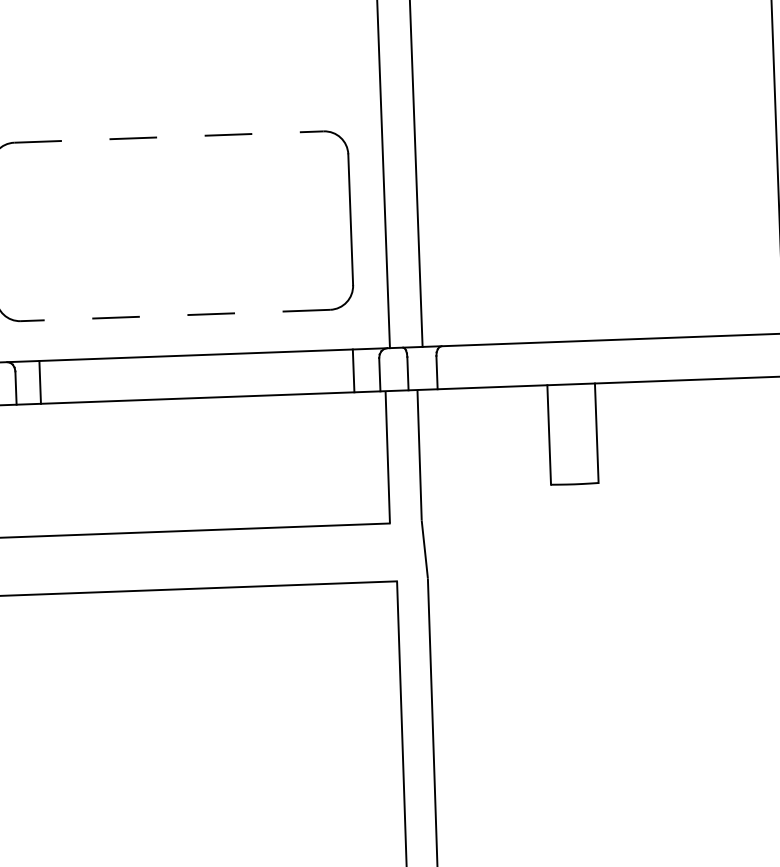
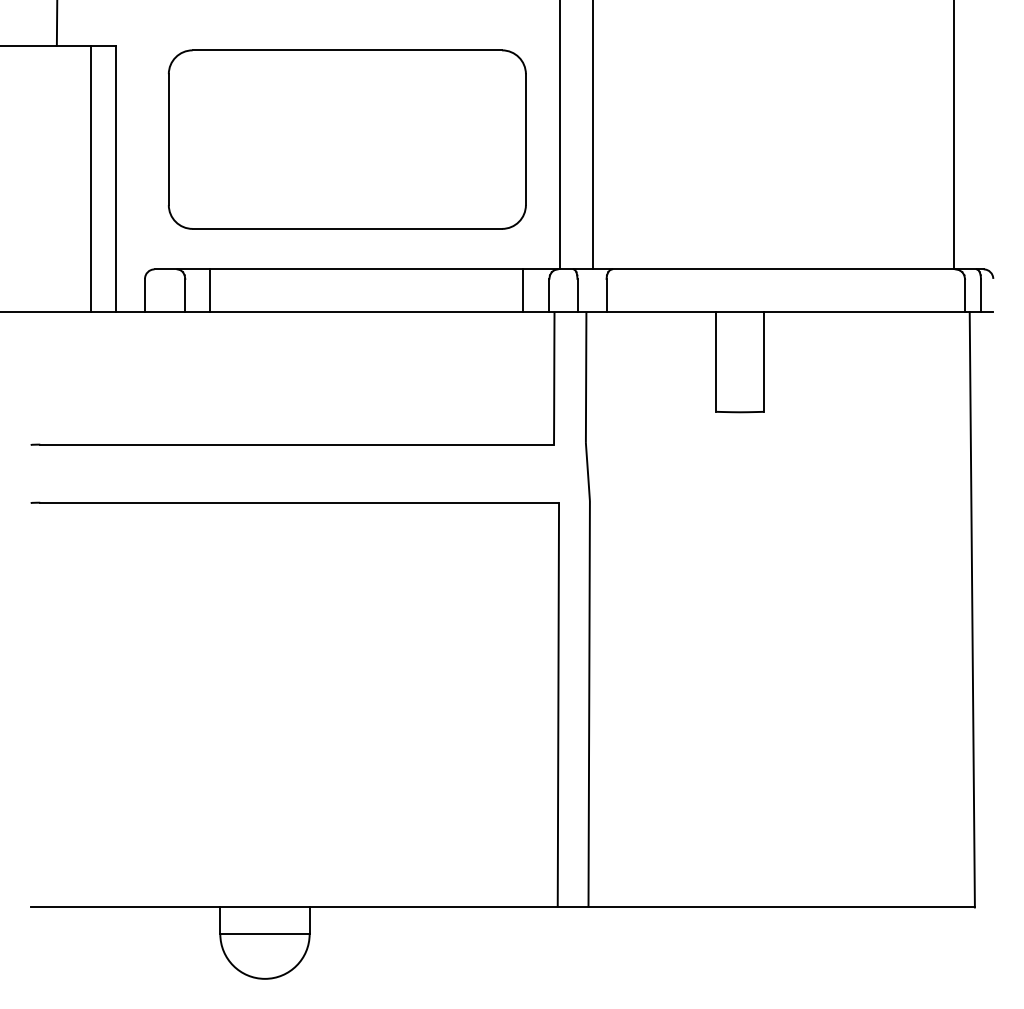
line: (169, 137) -> (347, 50), dashed -> solid
line: (175, 315) -> (347, 228), dashed -> solid

